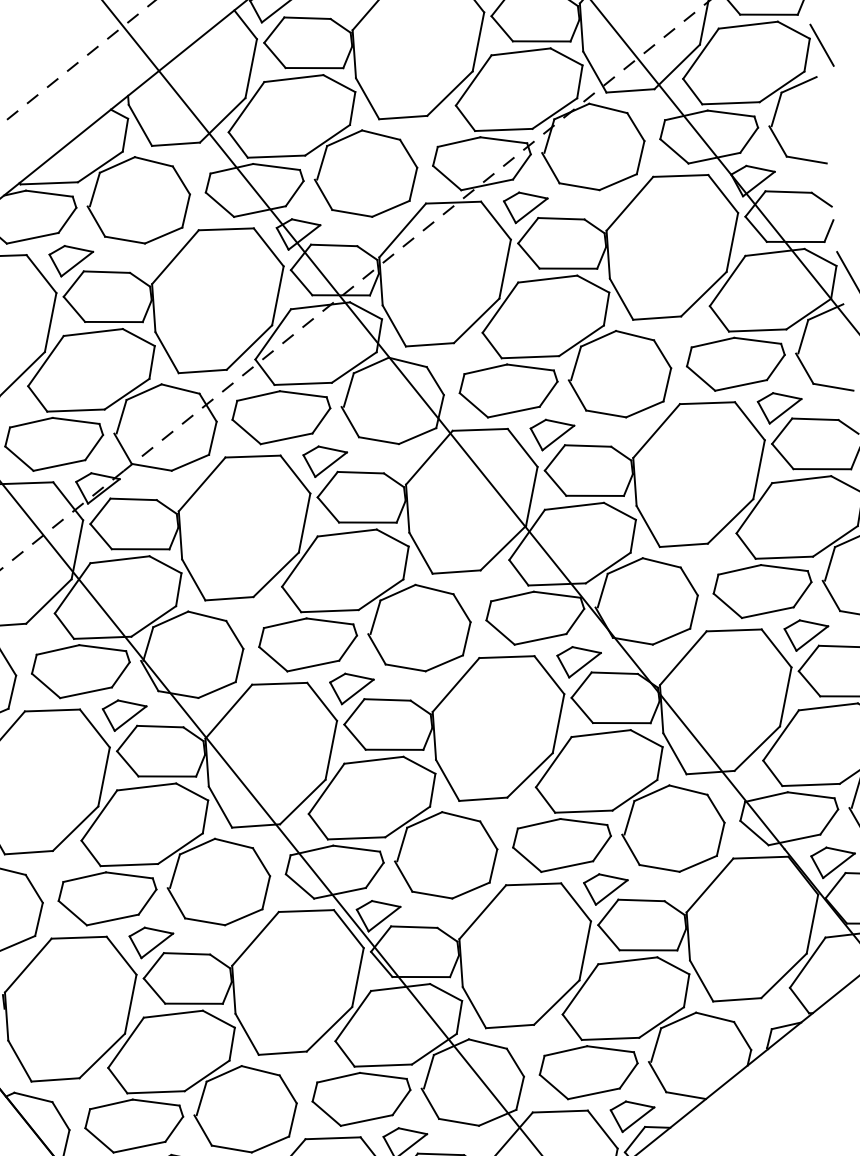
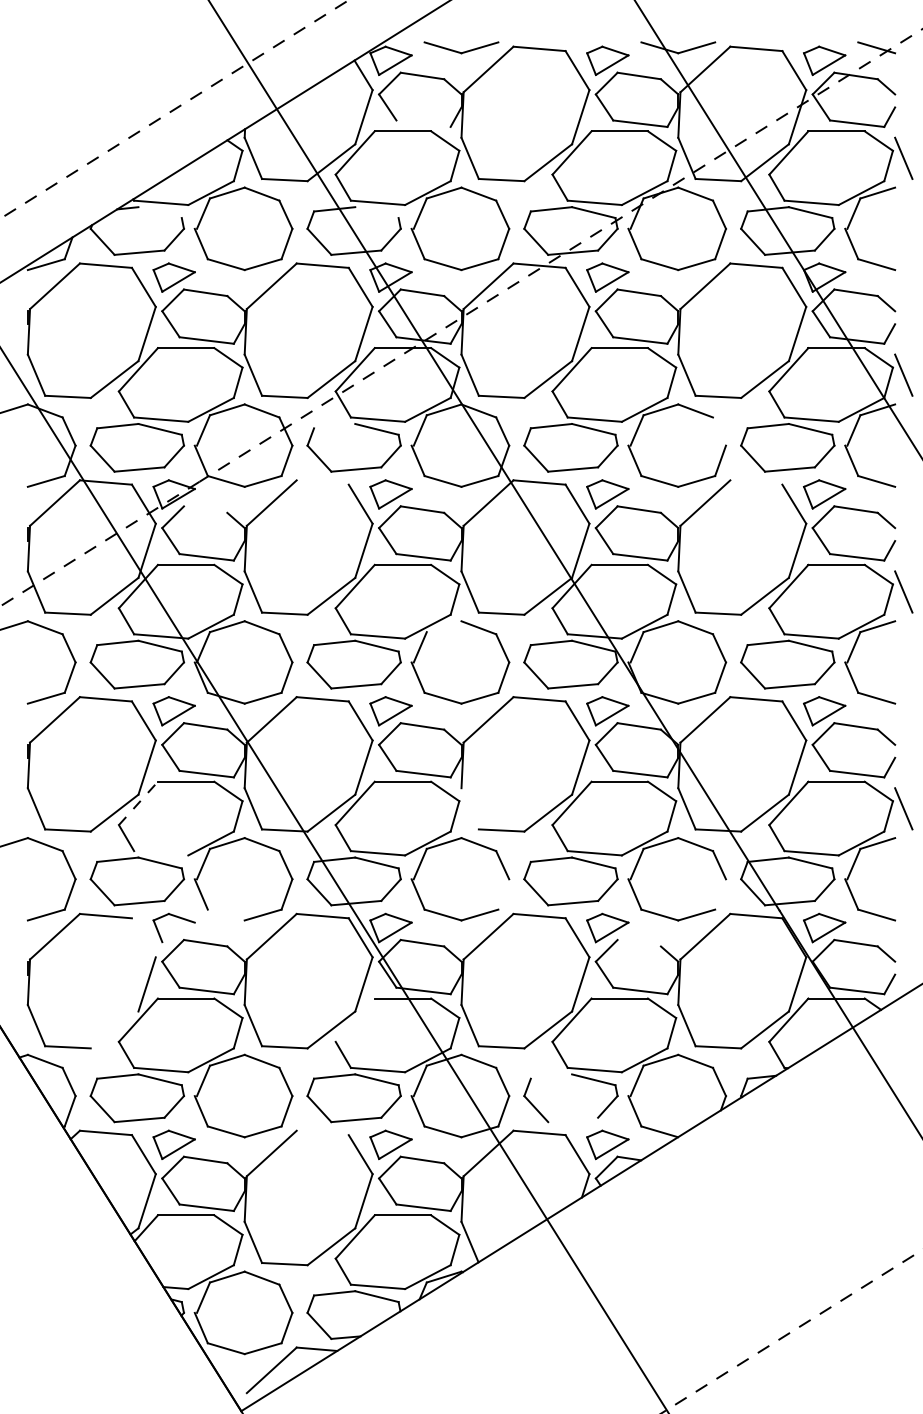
line: (314, 67) -> (423, 123), removed
line: (276, 166) -> (376, 212), removed
line: (48, 193) -> (159, 212), removed
line: (662, 354) -> (719, 431), removed
line: (258, 395) -> (334, 425), removed
line: (707, 403) -> (756, 482), removed
line: (252, 456) -> (322, 482), removed
line: (133, 499) -> (205, 509), removed
line: (397, 592) -> (443, 626), removed
line: (446, 780) -> (469, 808), removed
line: (99, 815) -> (138, 803), solid -> dashed
line: (720, 839) -> (720, 894), removed
line: (129, 865) -> (161, 853), removed
line: (493, 866) -> (503, 894), removed
line: (640, 899) -> (638, 942), removed
line: (204, 921) -> (225, 914), removed
line: (157, 945) -> (178, 932), removed
line: (121, 955) -> (143, 937), removed
line: (352, 1015) -> (354, 1019), removed
line: (565, 1050) -> (551, 1076), removed
line: (102, 1055) -> (114, 1029), removed
line: (594, 1093) -> (573, 1119), removed
line: (332, 1137) -> (322, 1132), removed

